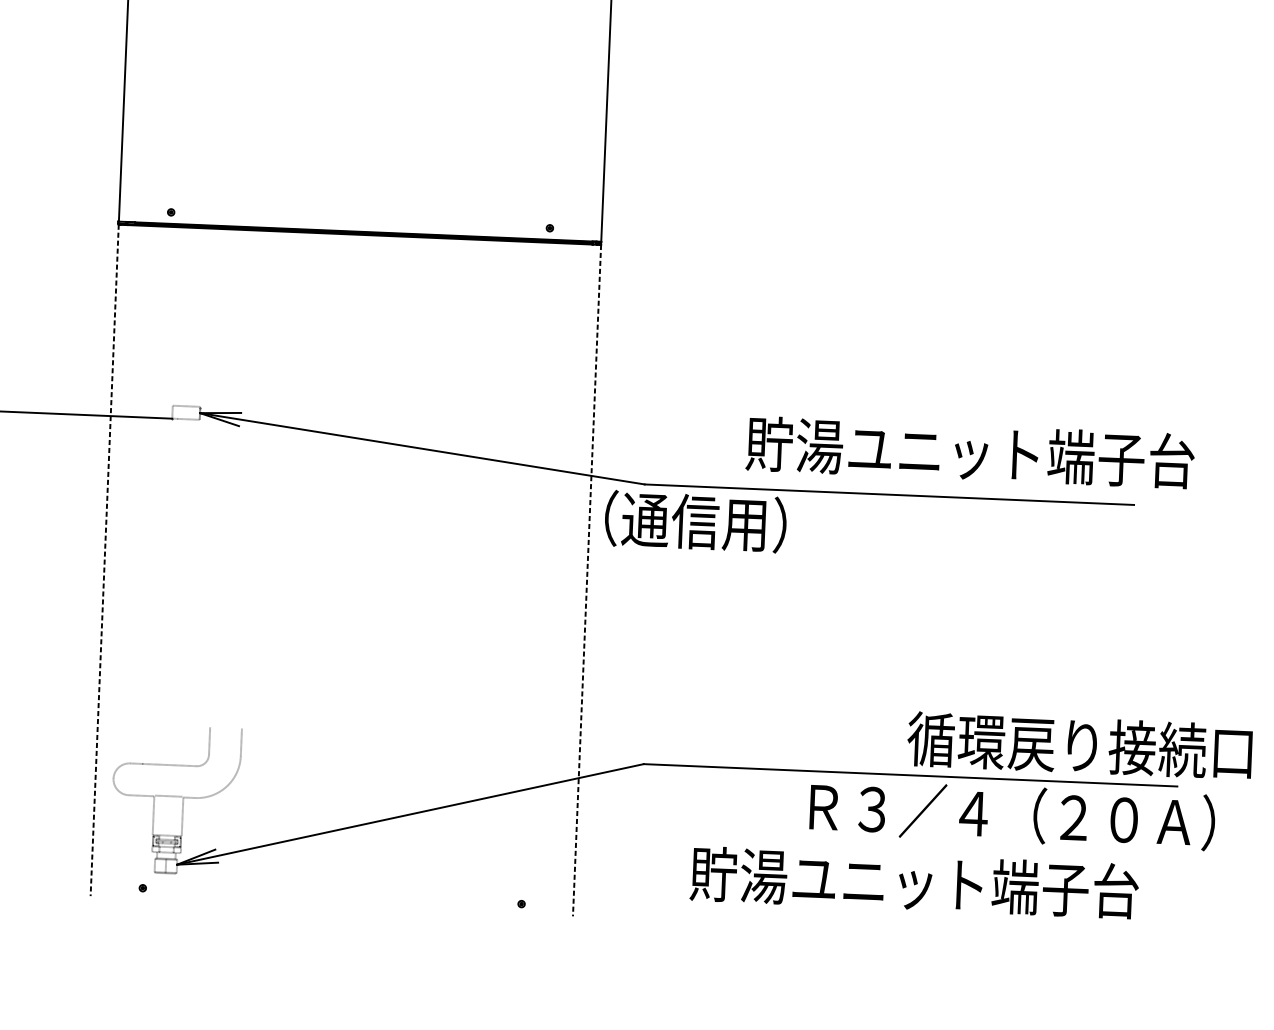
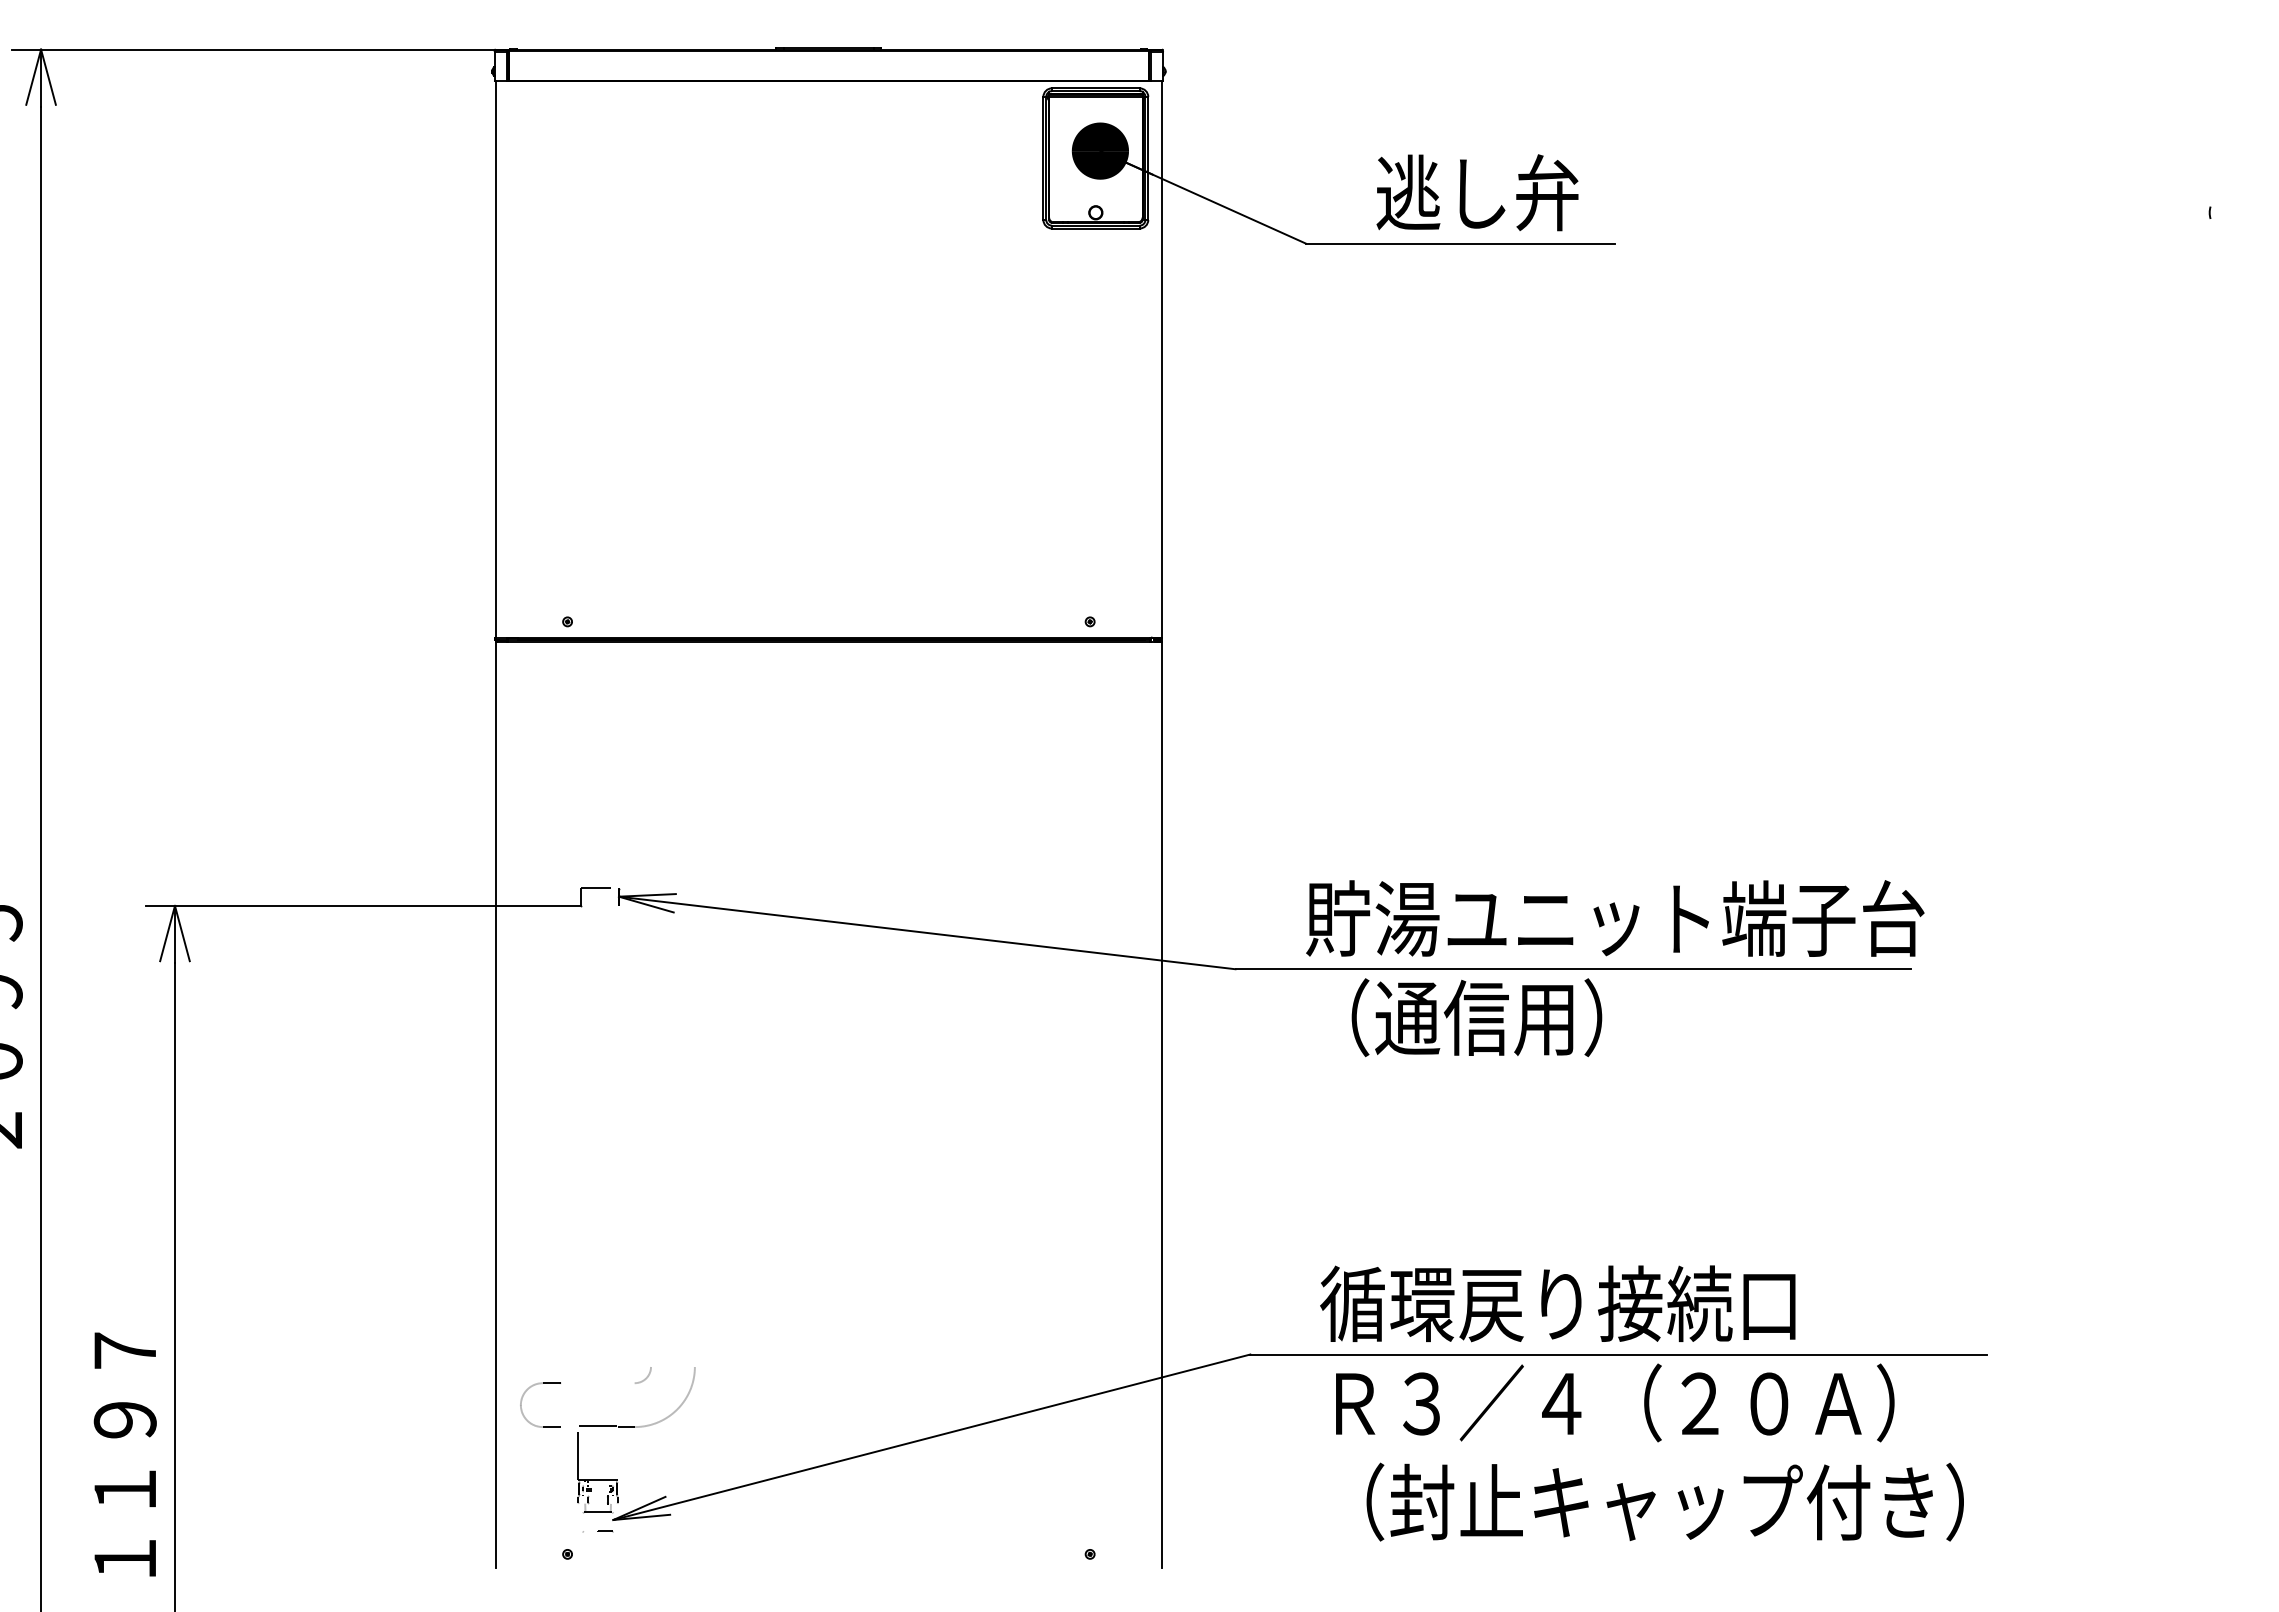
text: (970, 452) -> (1615, 918), moved
text: (695, 521) -> (1476, 1017), moved
line: (104, 560) -> (496, 1105), dashed -> solid
line: (586, 580) -> (1161, 1105), dashed -> solid
text: (1079, 745) -> (1557, 1303), moved
text: (1012, 814) -> (1615, 1402), moved
text: (923, 882) -> (1642, 1501), 貯湯ユニット端子台 -> （封止キャップ付き）

